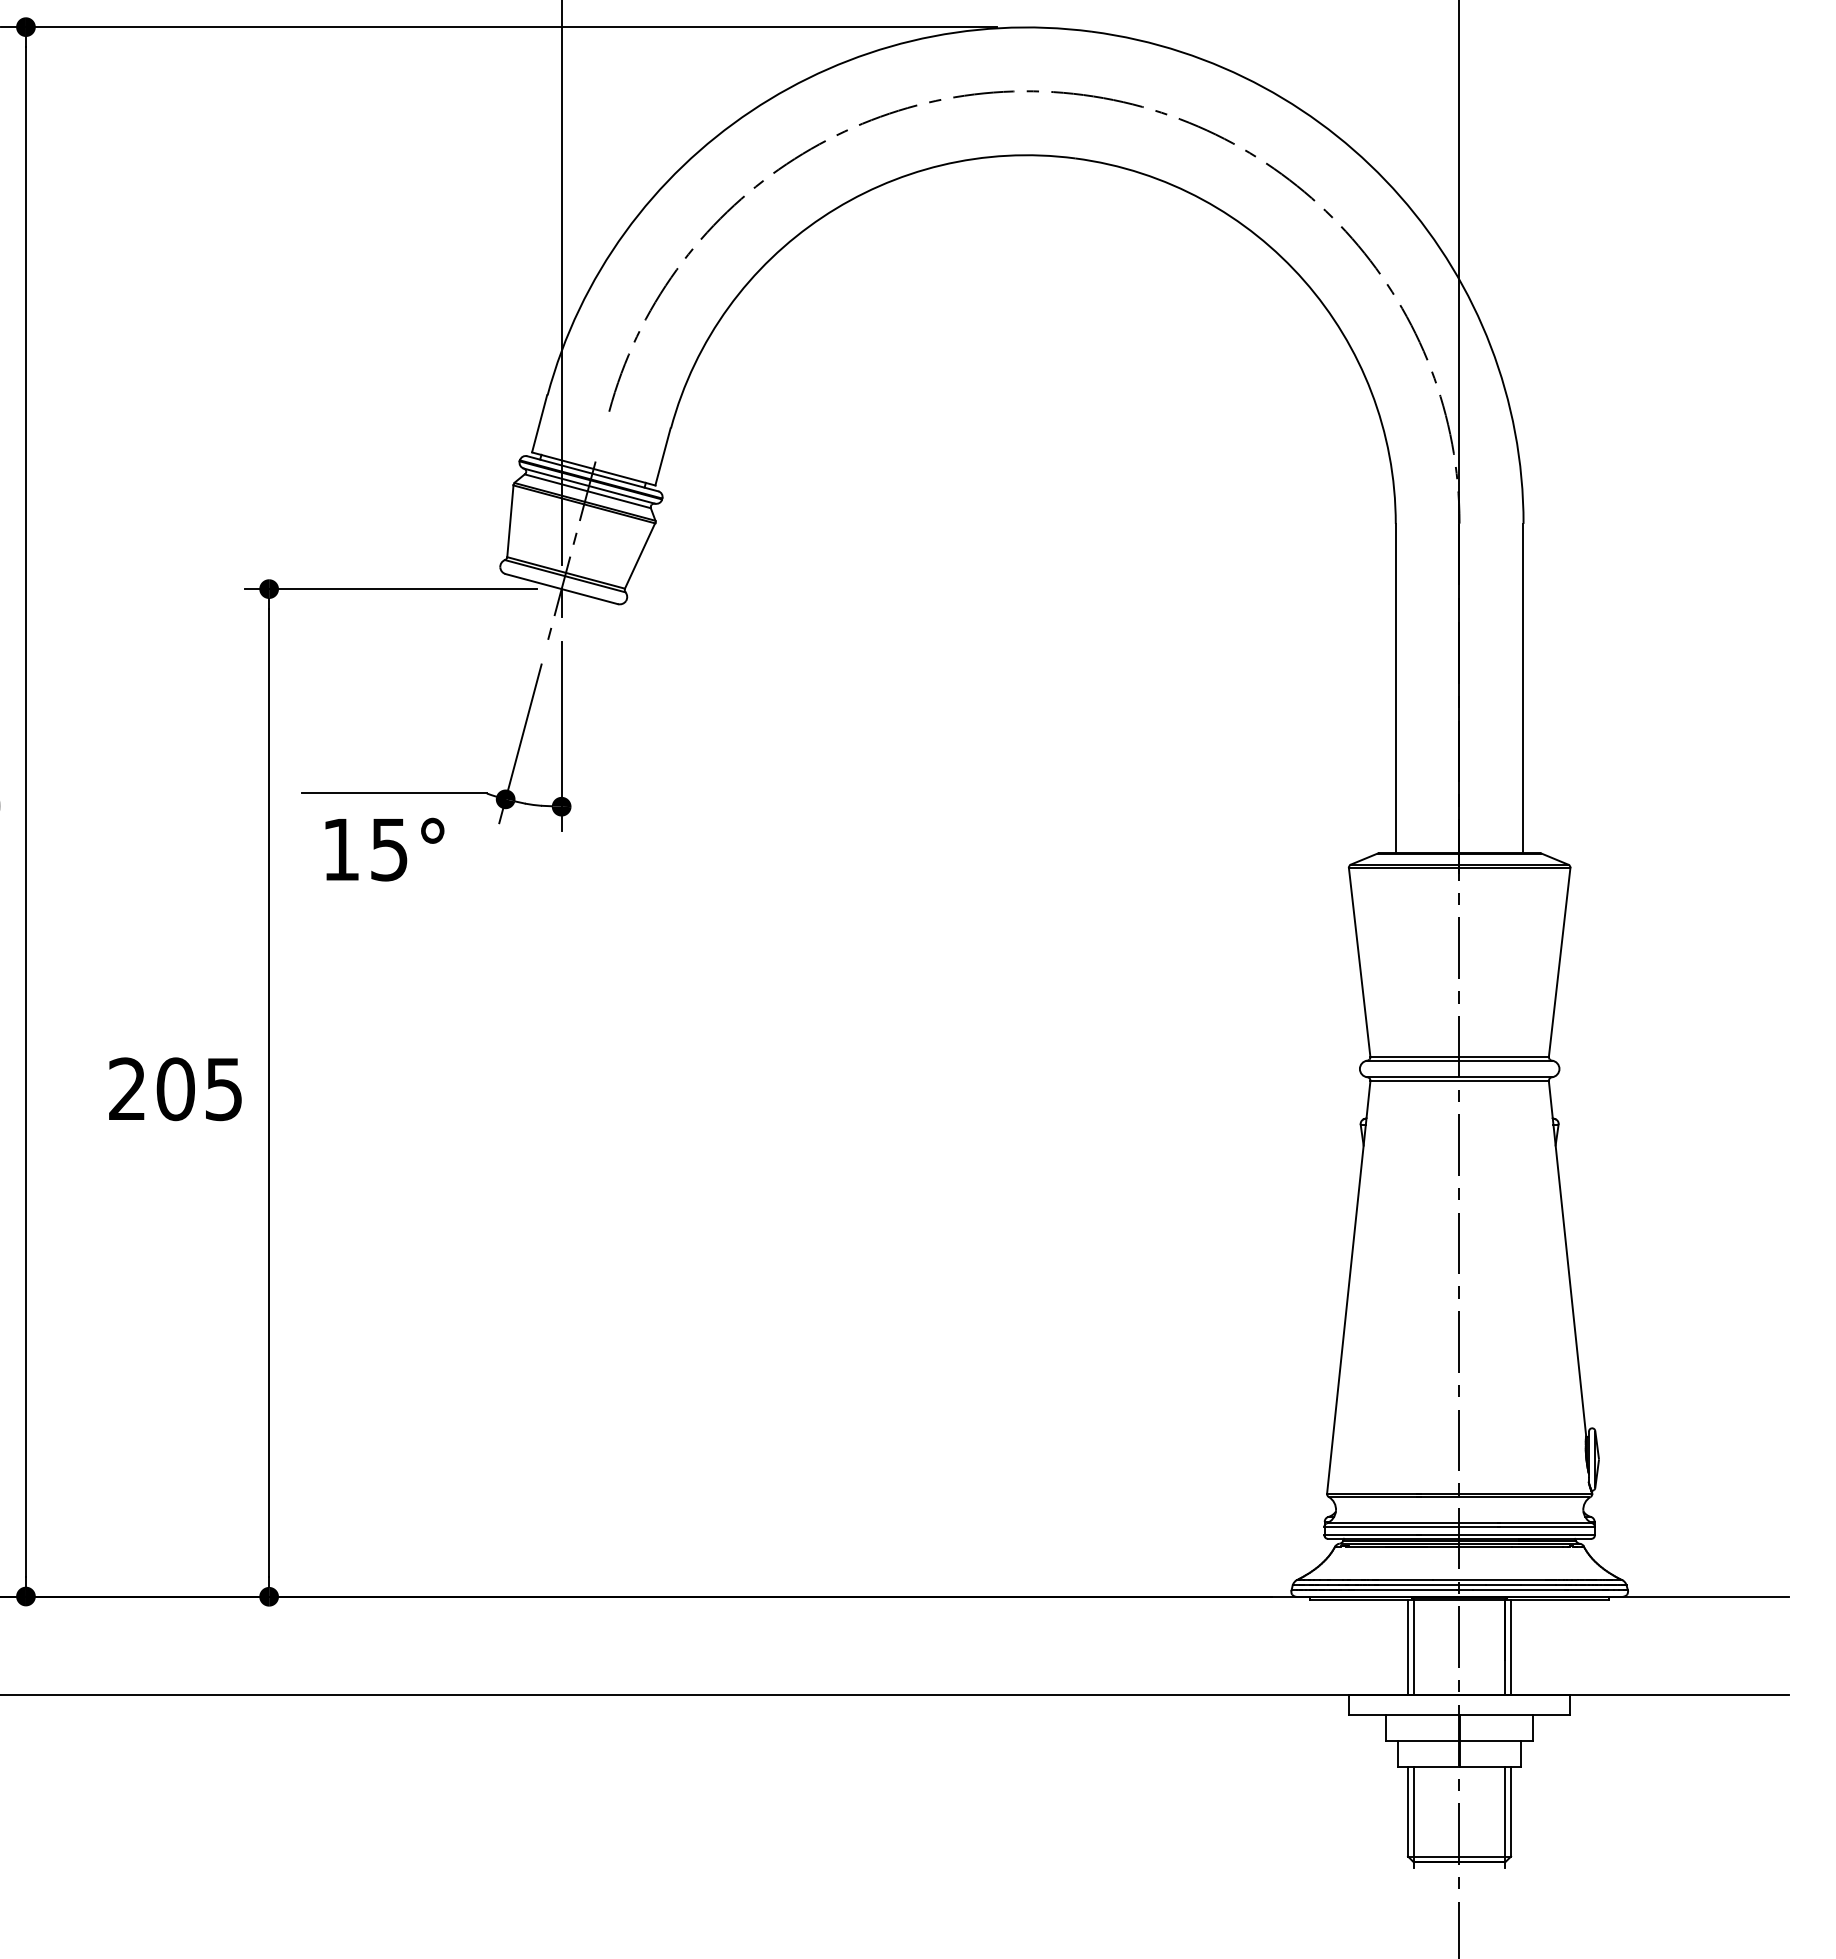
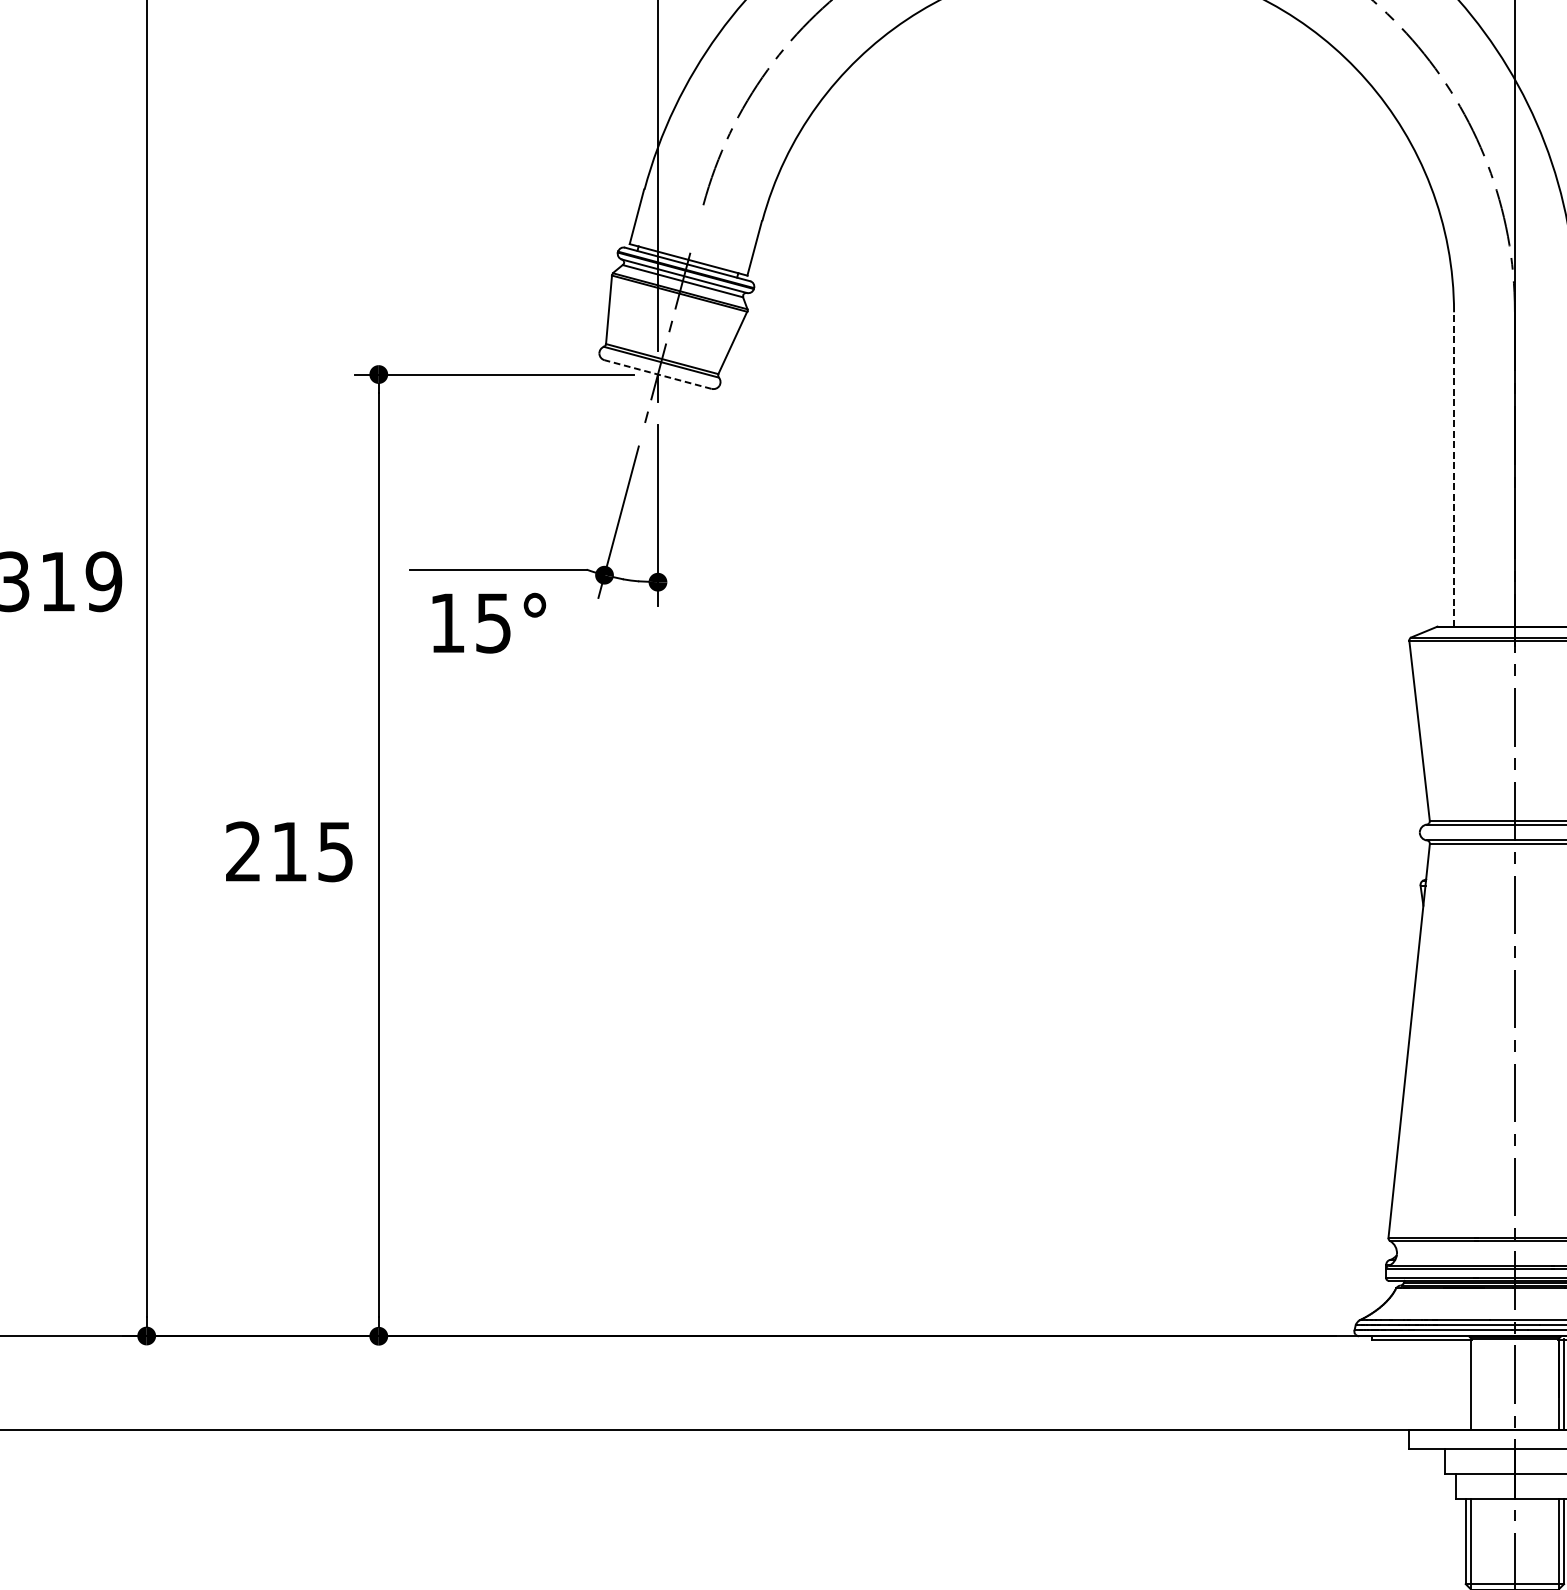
line: (561, 588) -> (657, 373), solid -> dashed
line: (1395, 688) -> (1453, 469), solid -> dashed
text: (175, 1089) -> (289, 852), 205 -> 215
line: (1408, 1647) -> (1466, 1384), removed

